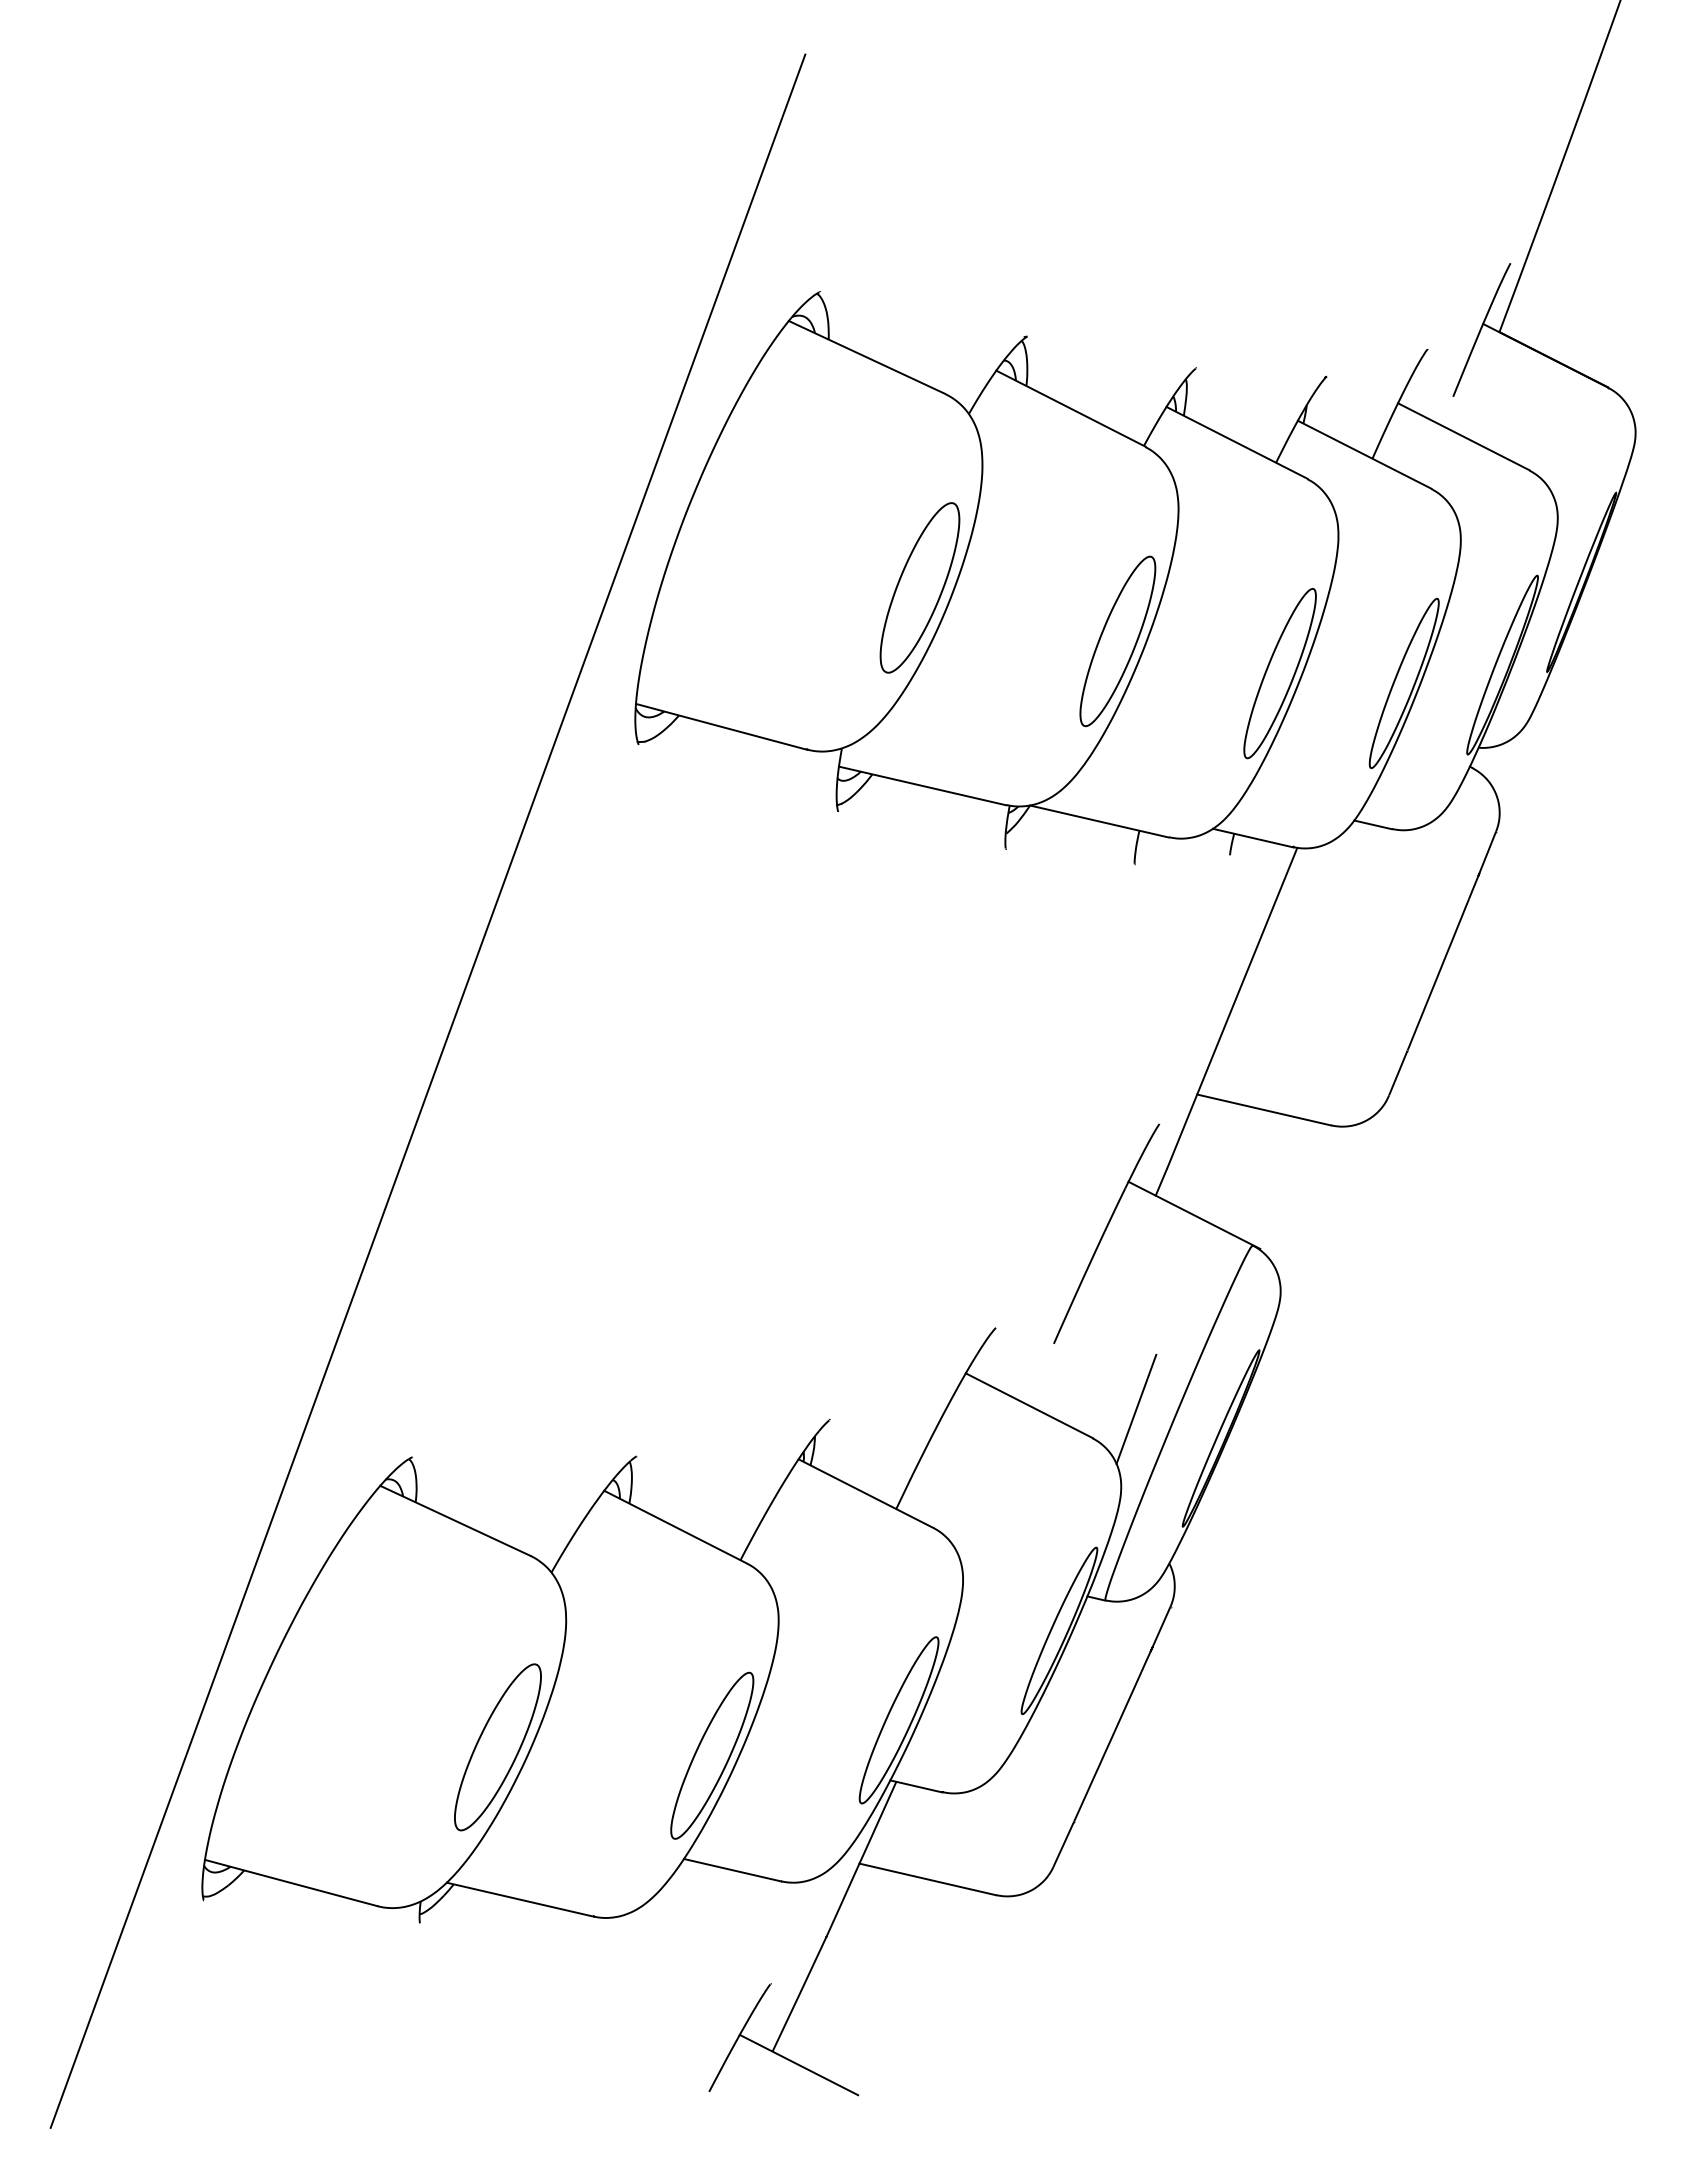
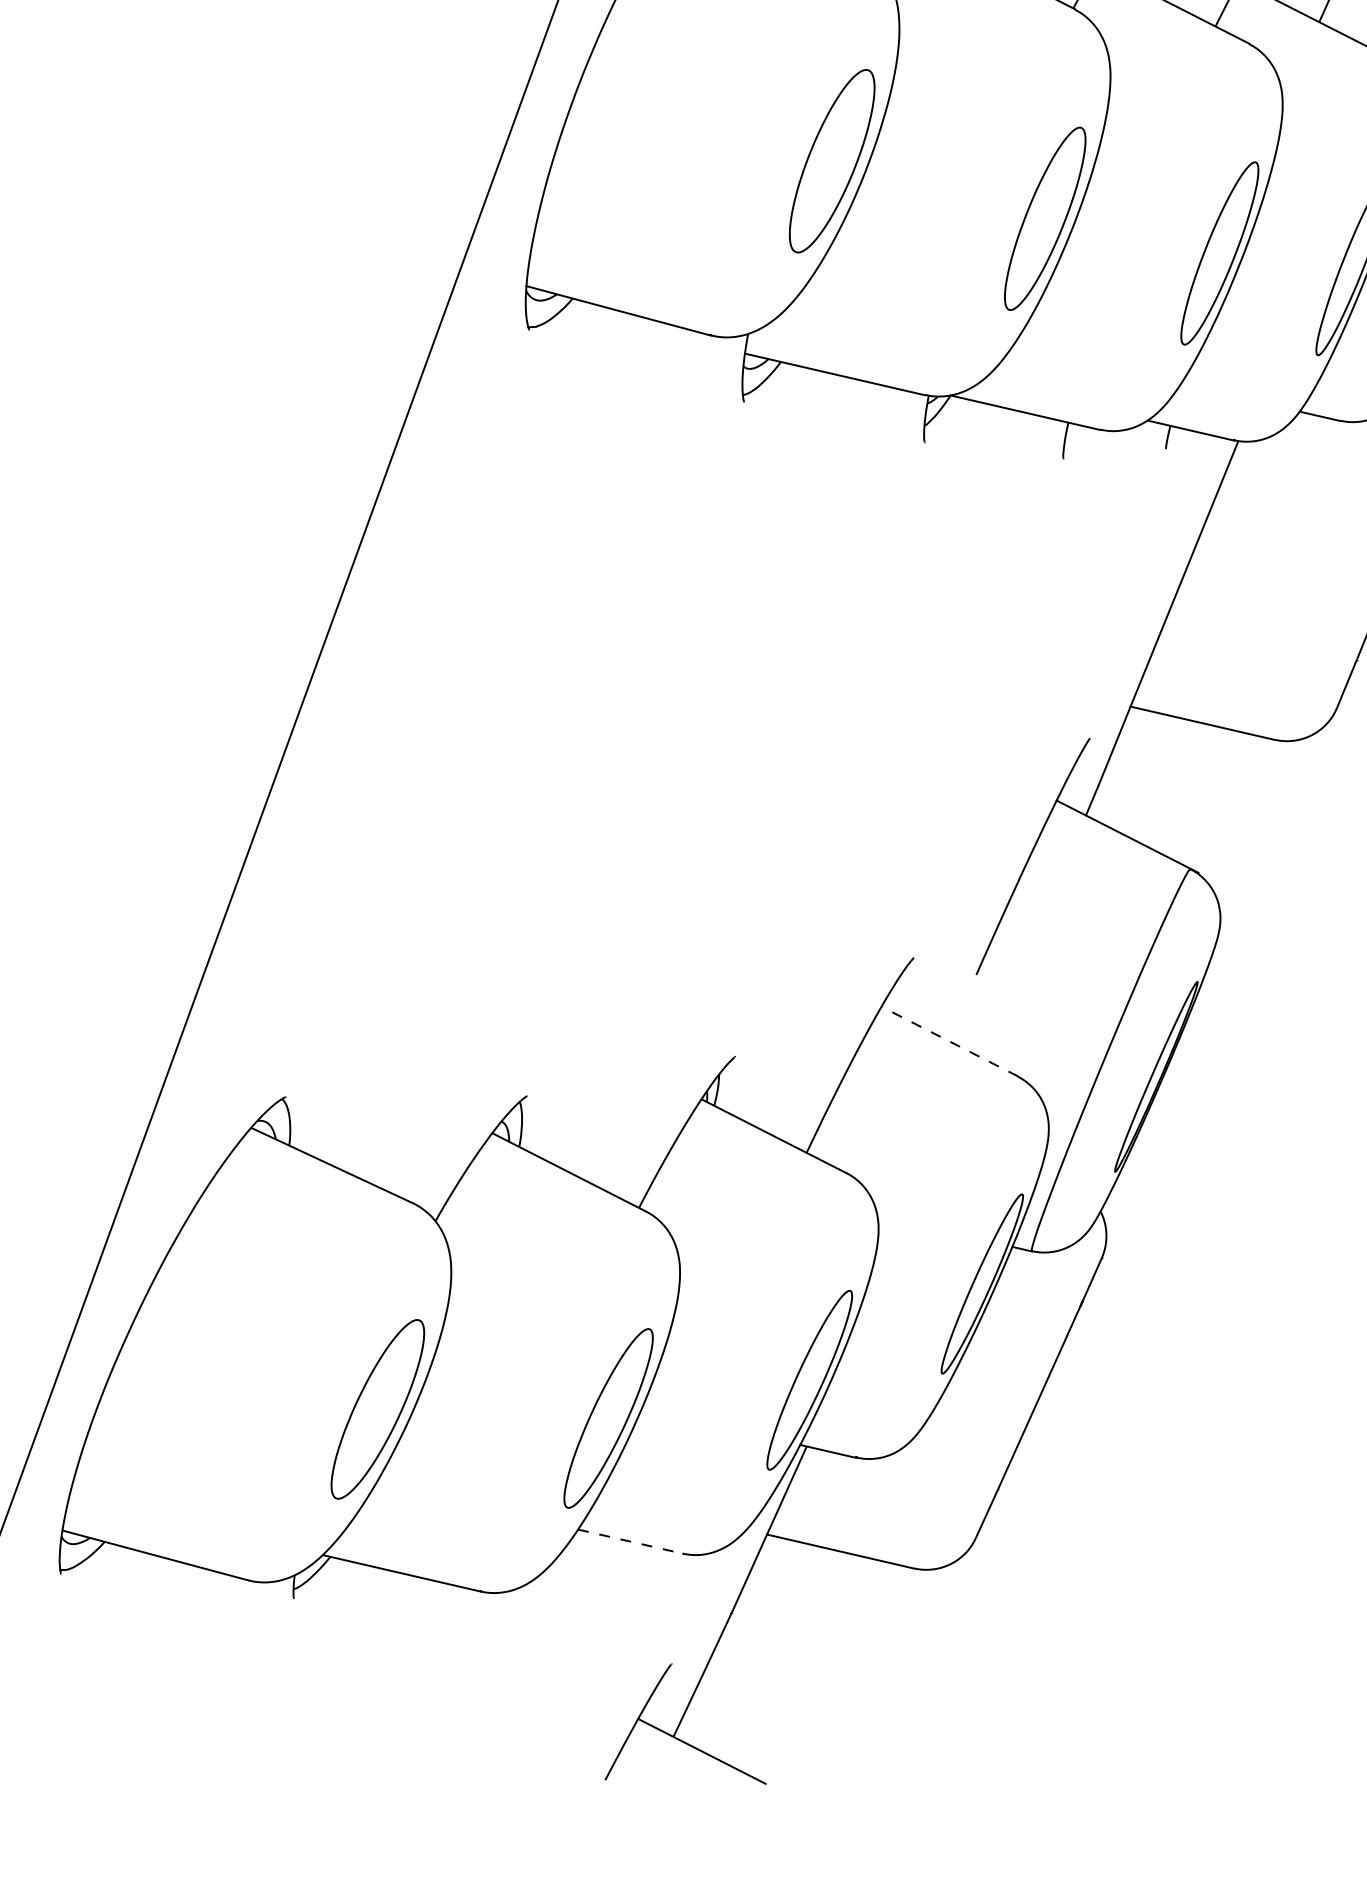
line: (1028, 1405) -> (948, 1041), solid -> dashed
line: (1136, 1408) -> (1065, 1044), removed
line: (732, 1870) -> (630, 1541), solid -> dashed

